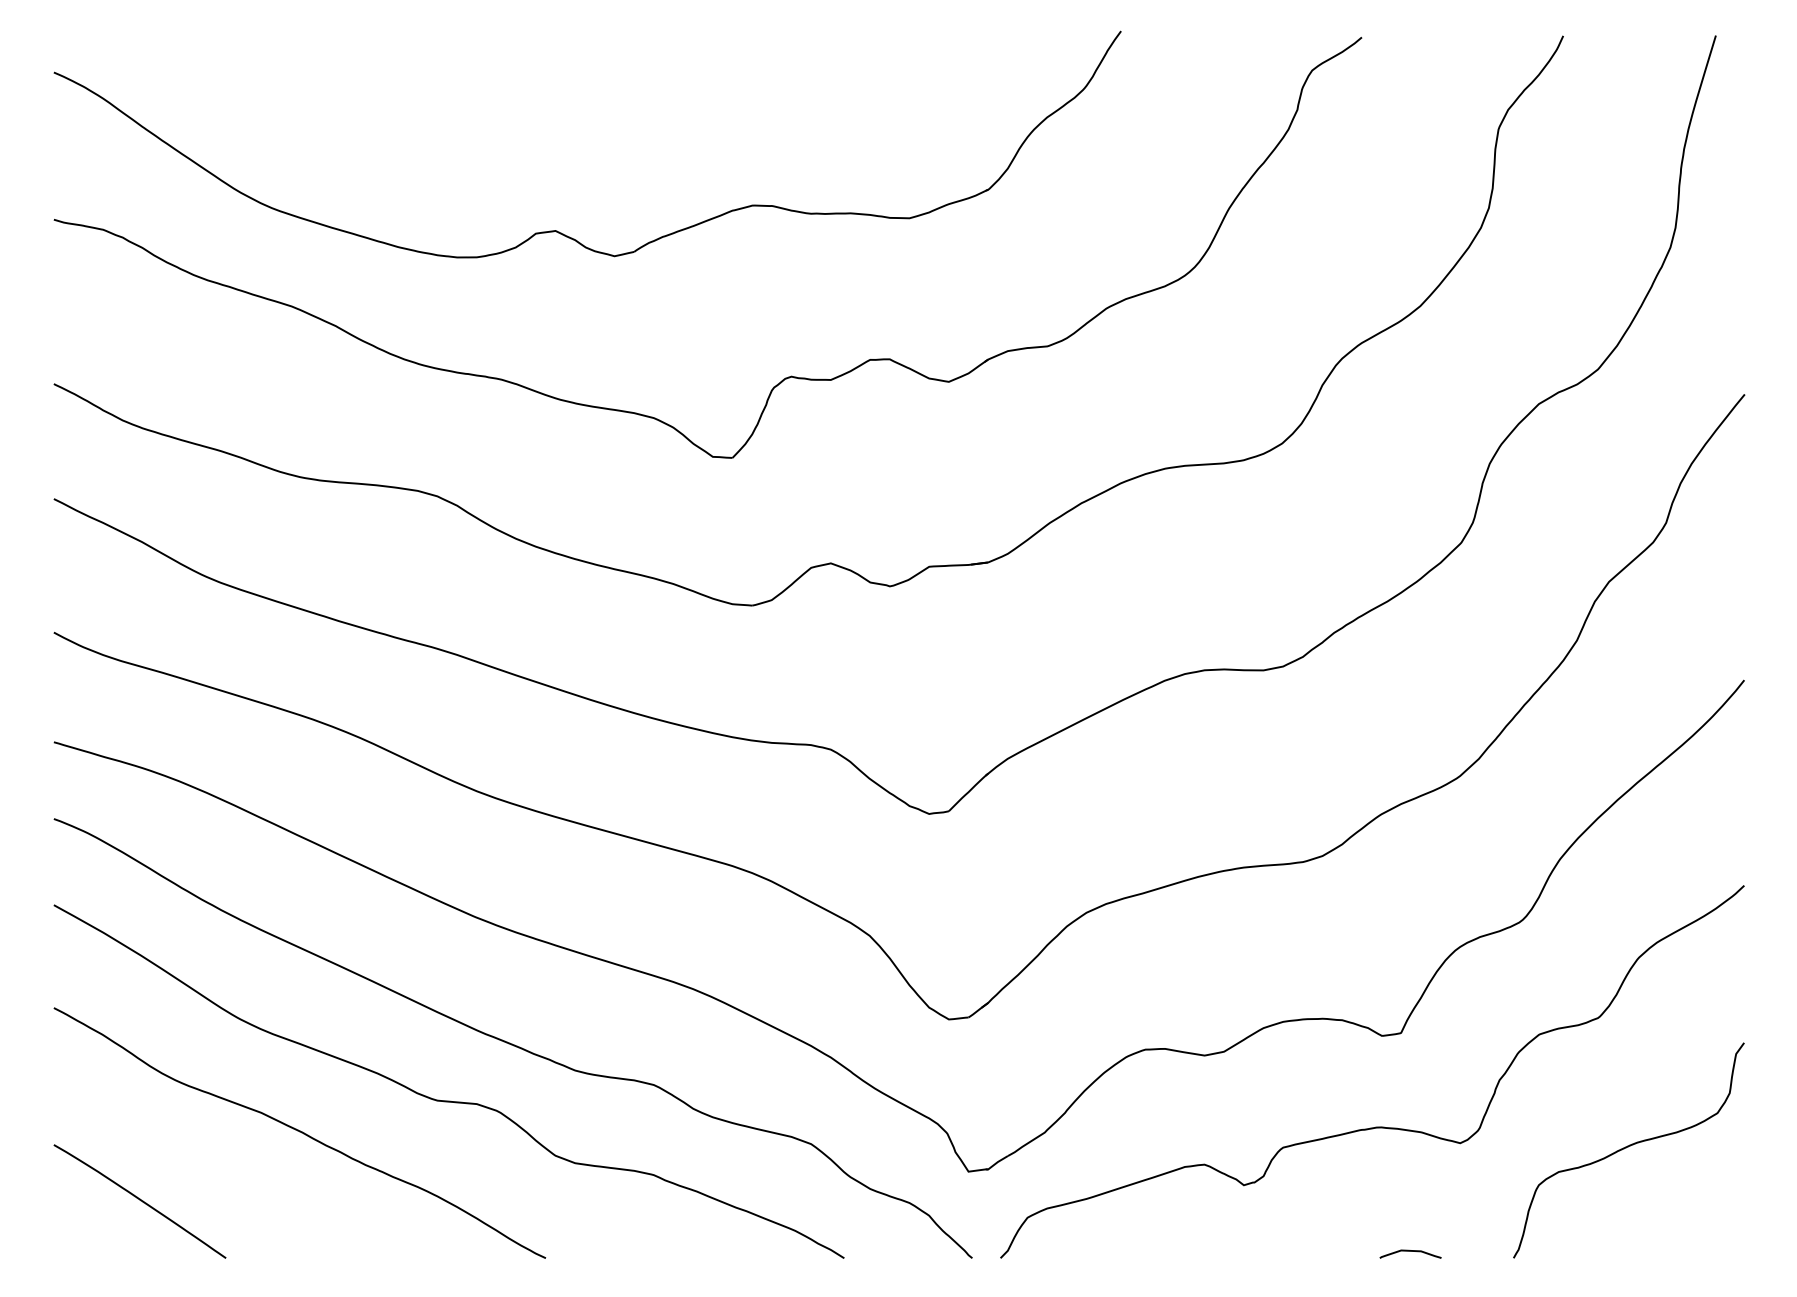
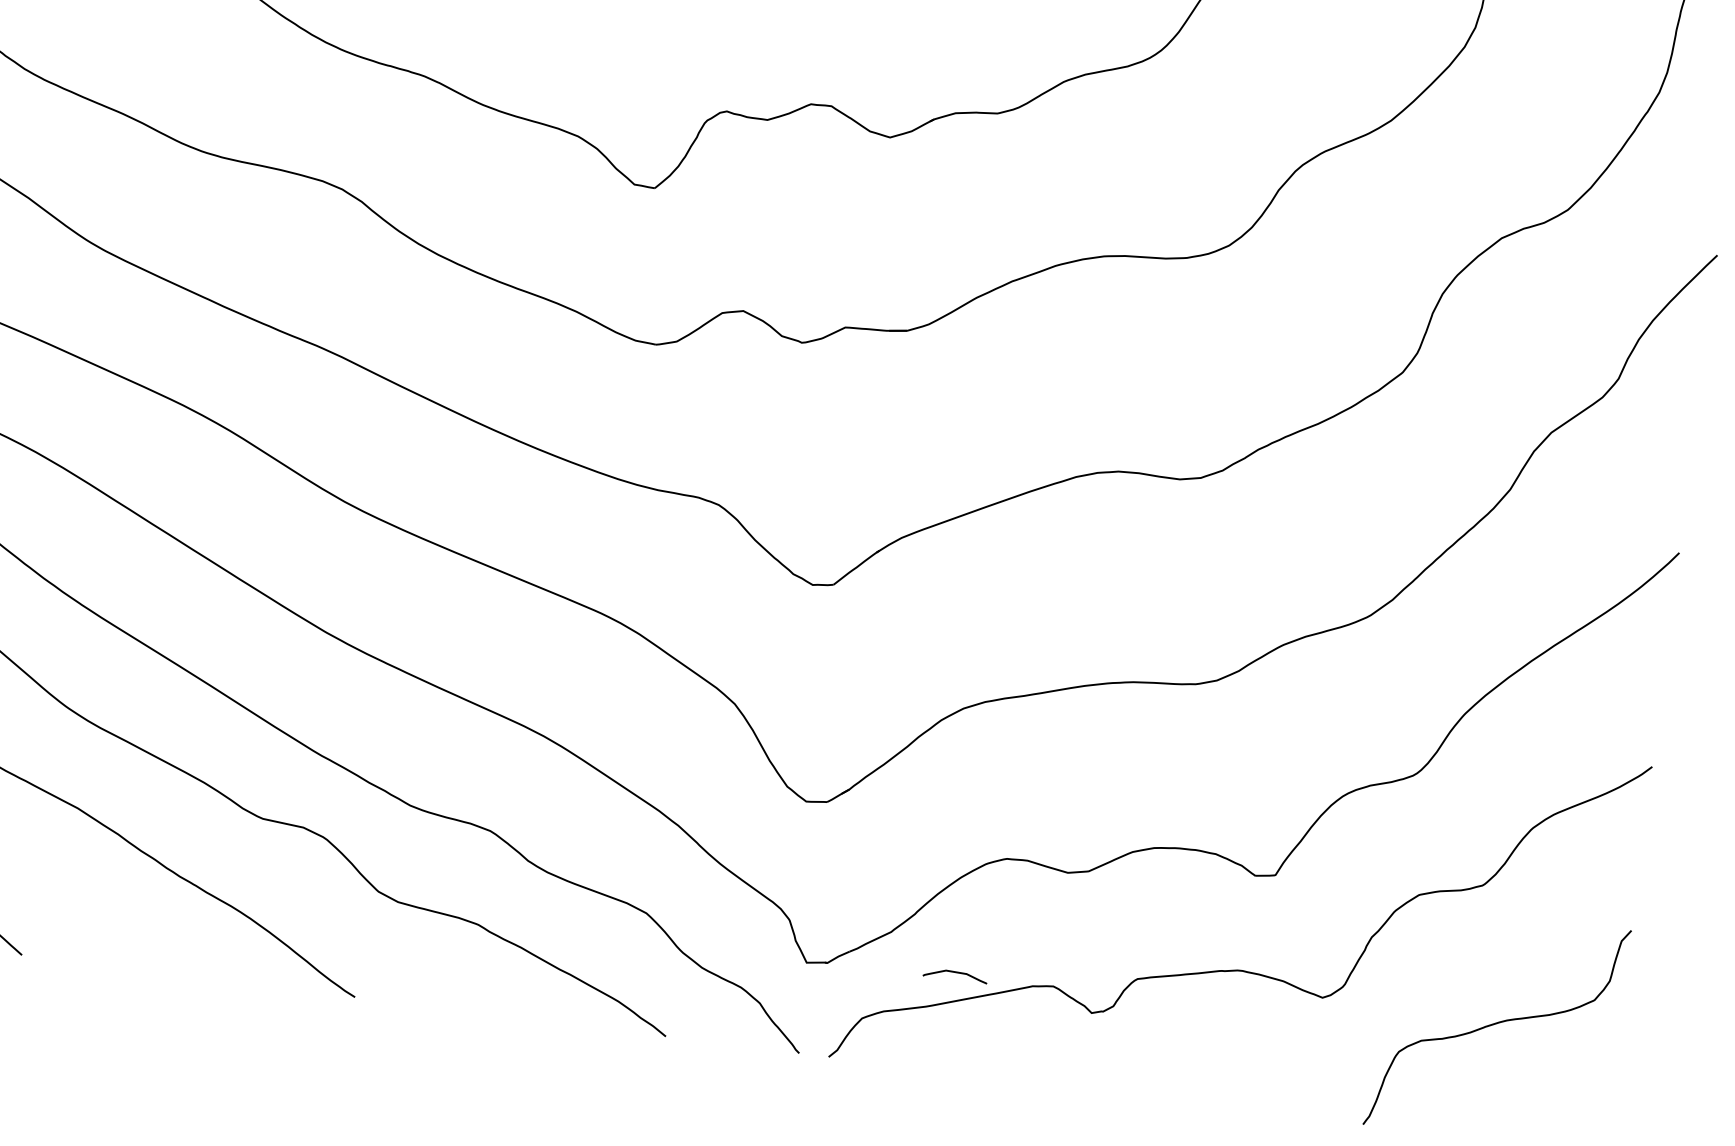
curve: (1410, 1251) -> (955, 972), moved

